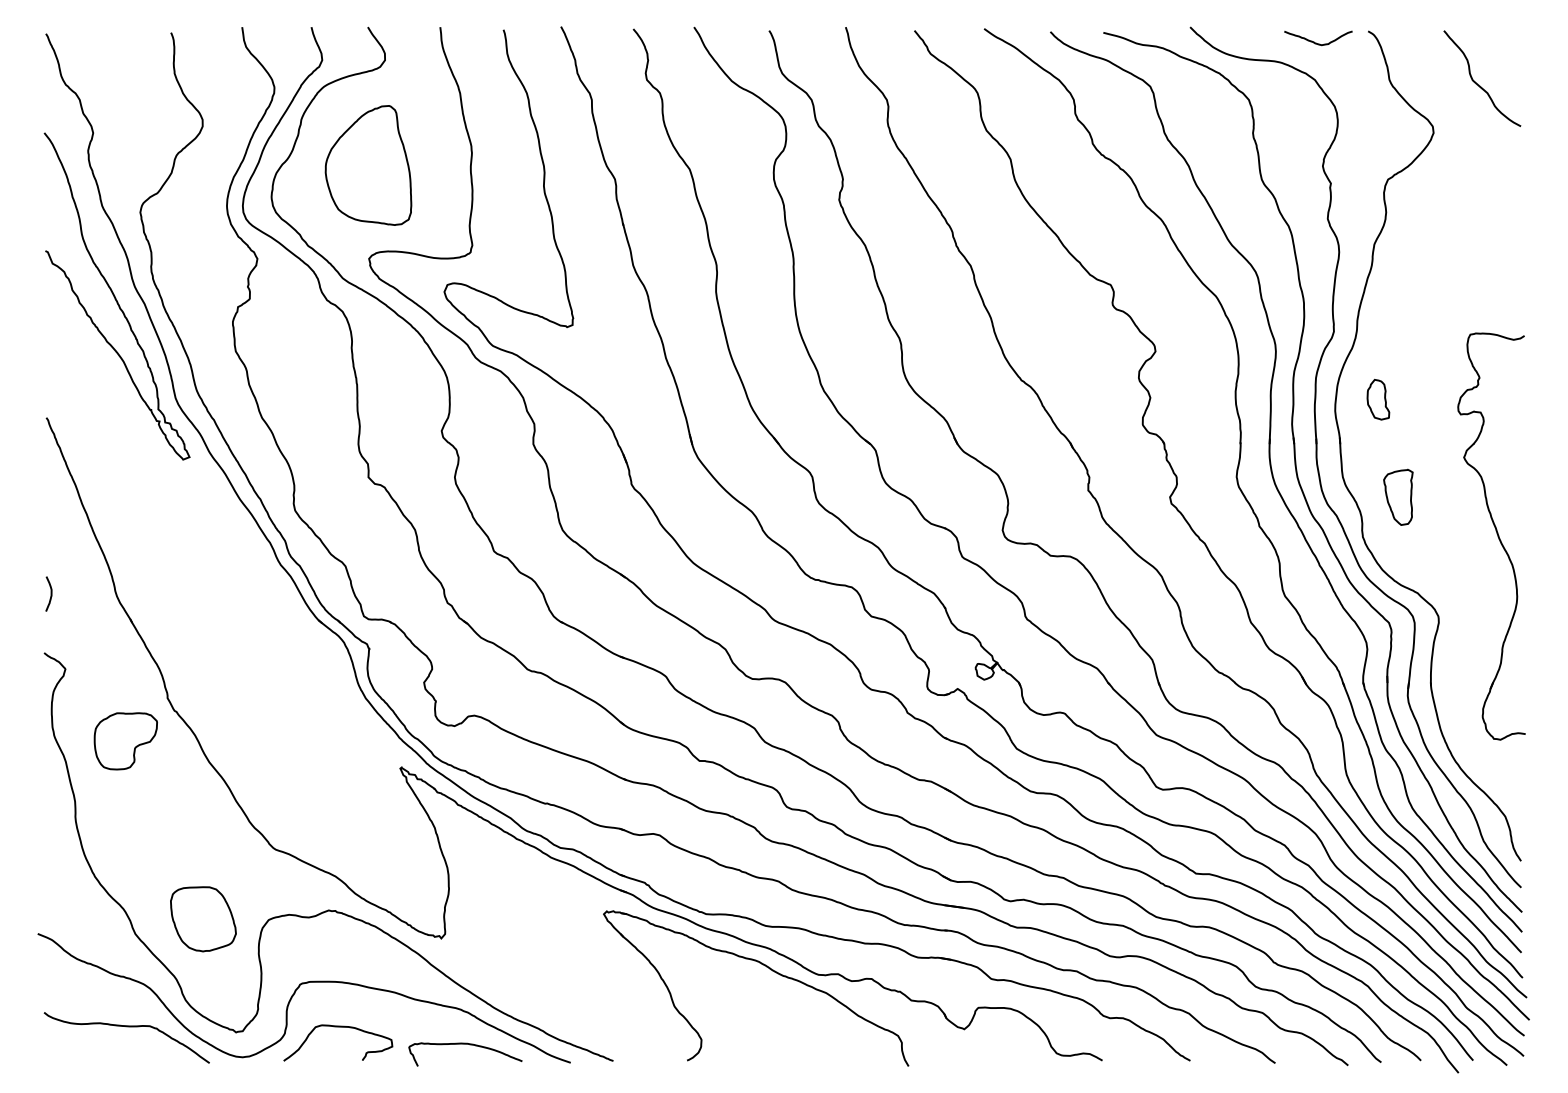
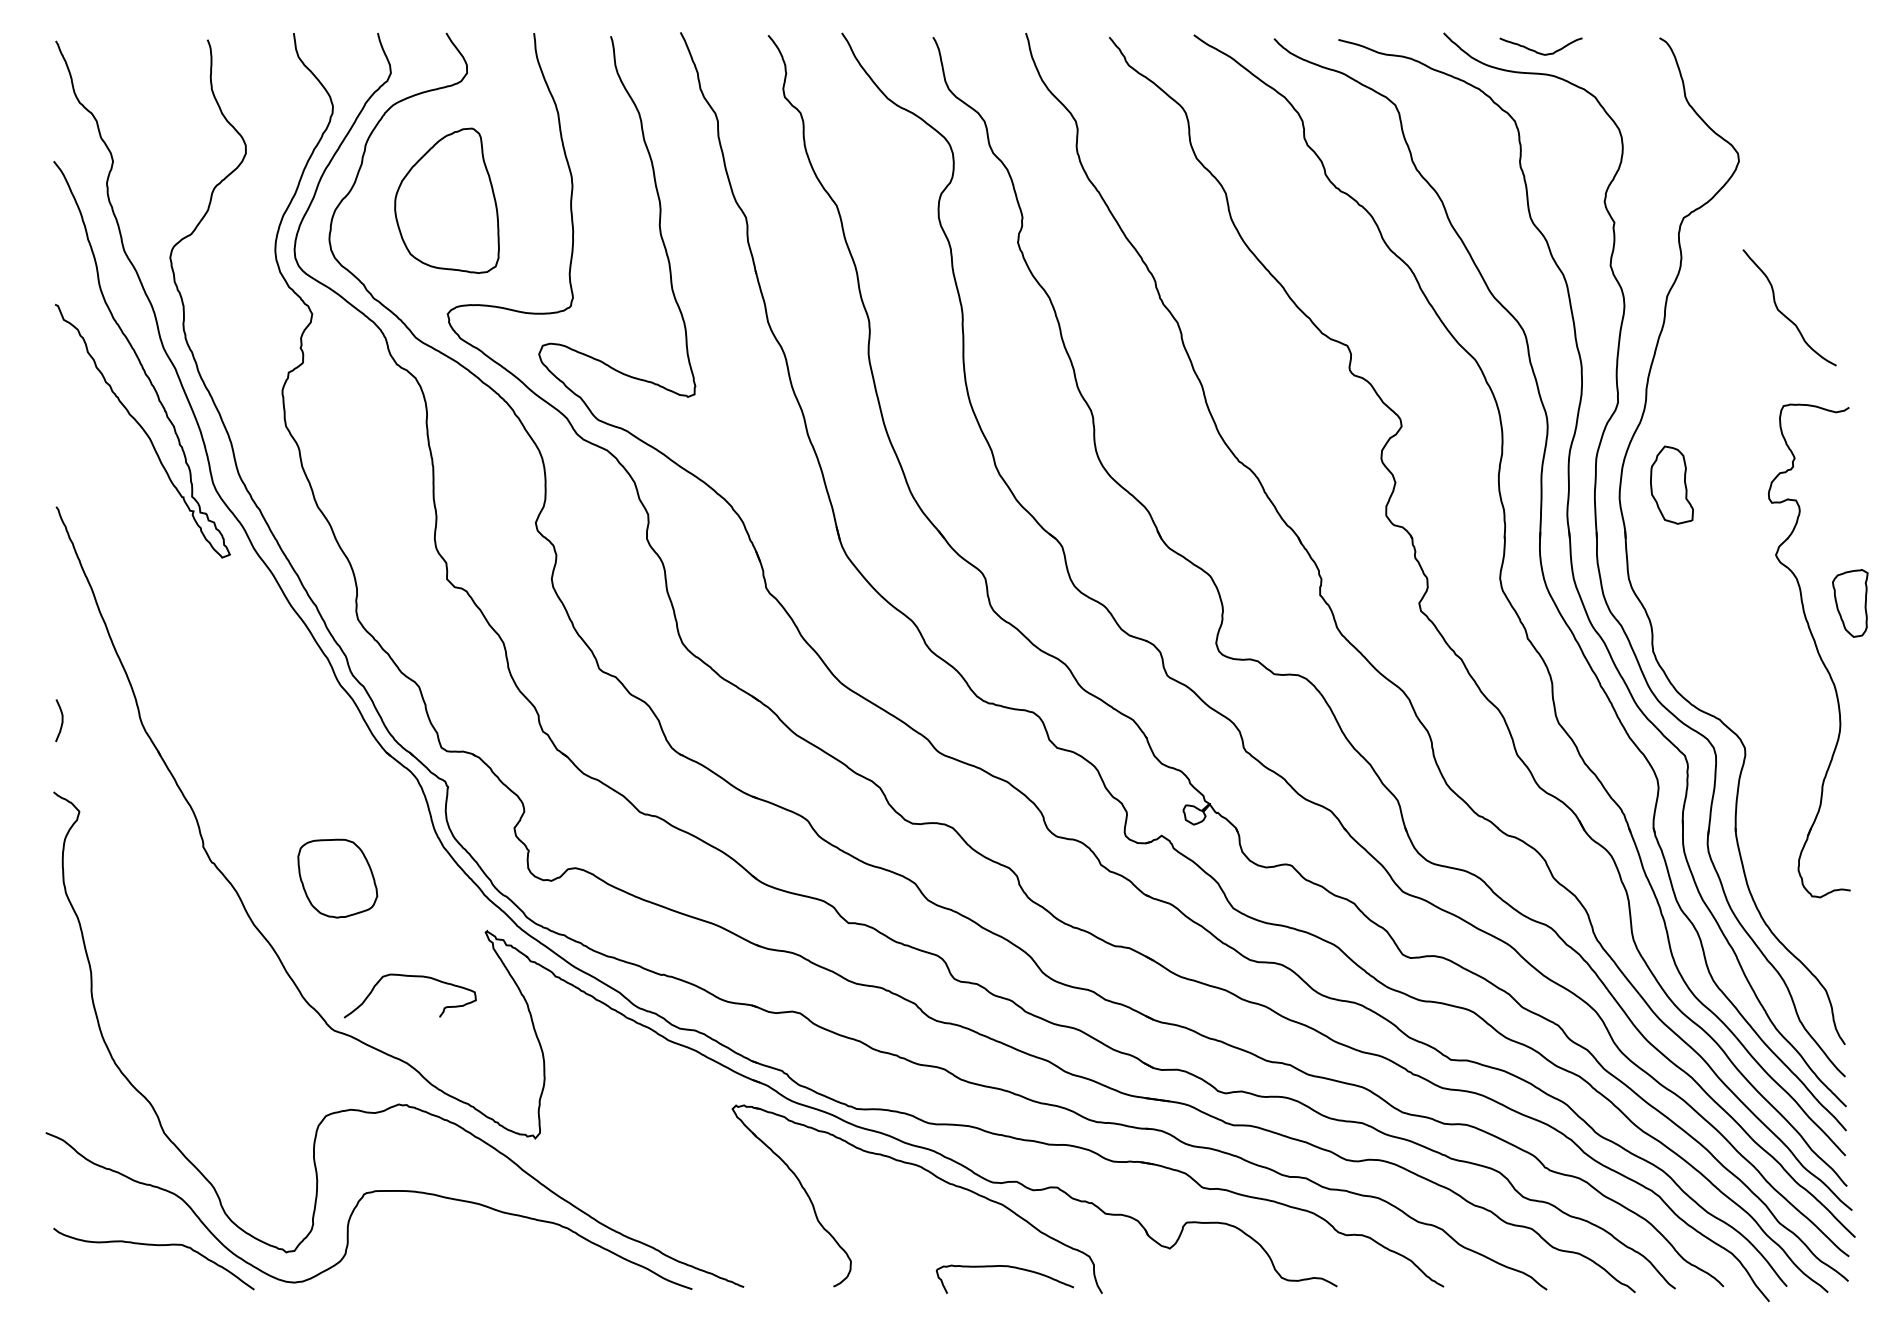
curve: (1316, 42) -> (1538, 51), moved
curve: (1477, 83) -> (1783, 313), moved
part: (1378, 399) -> (1672, 484), size x1.6
part: (1398, 496) -> (1850, 602), moved
part: (125, 741) -> (152, 899), removed
part: (203, 919) -> (337, 878), moved
curve: (338, 1027) -> (410, 977), moved
curve: (469, 1045) -> (1009, 1268), moved

